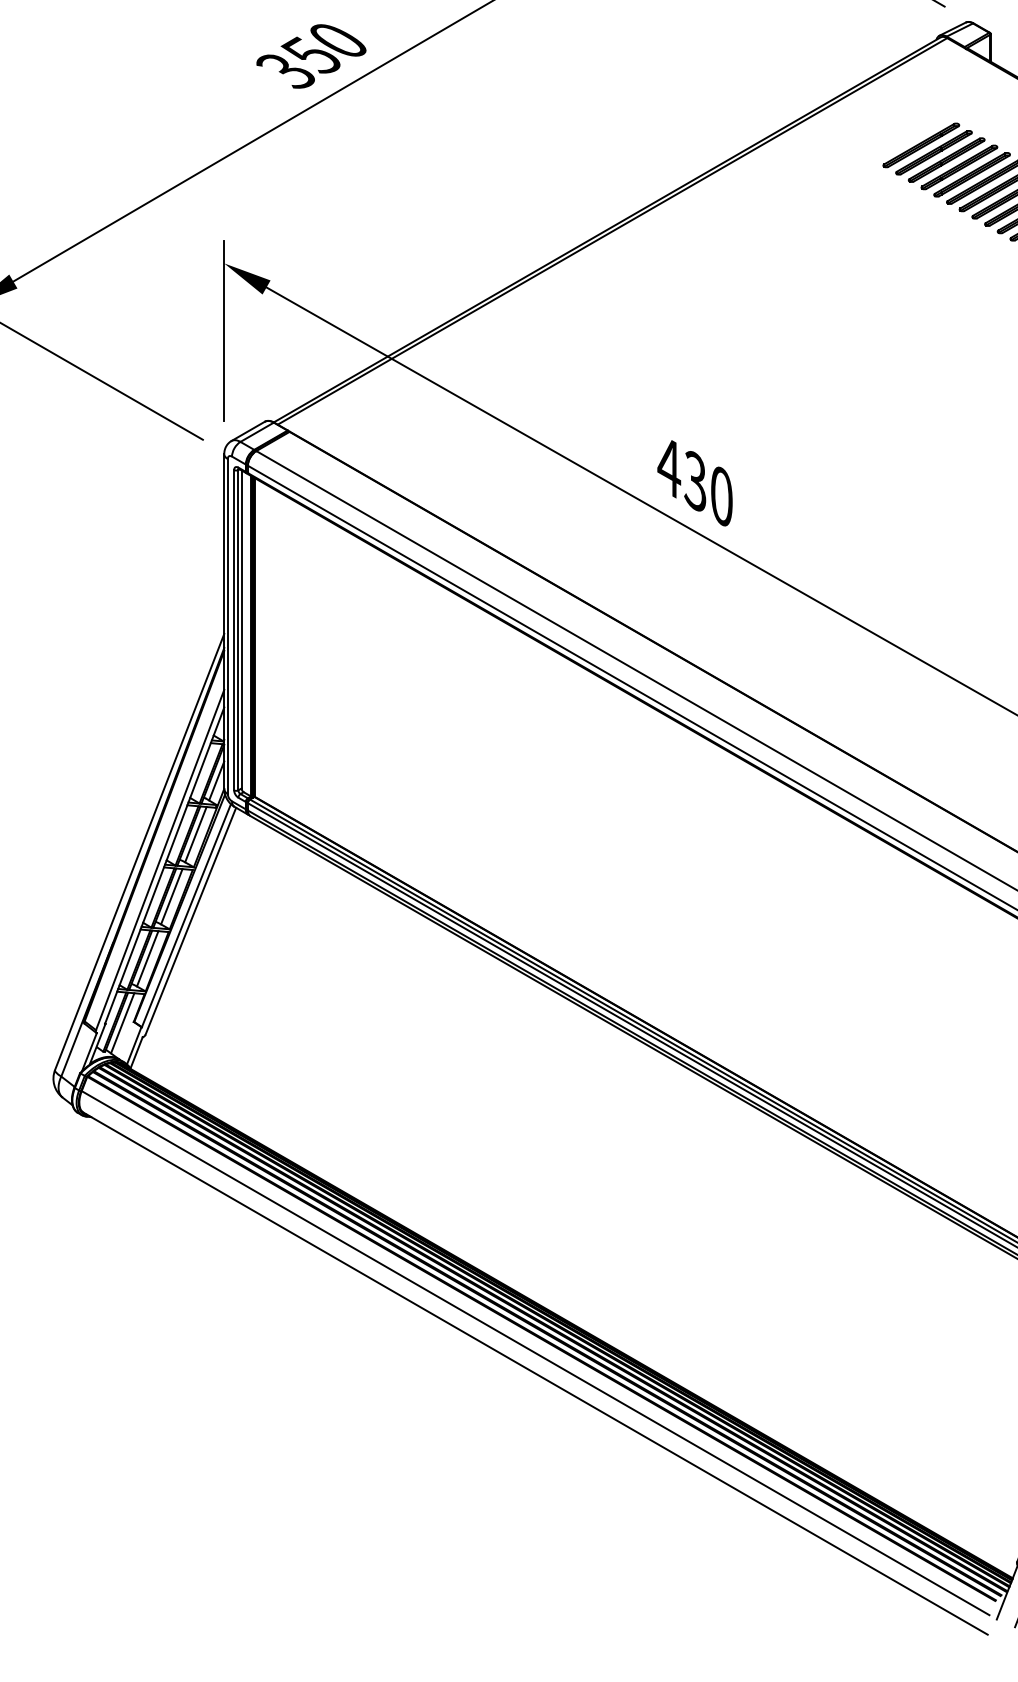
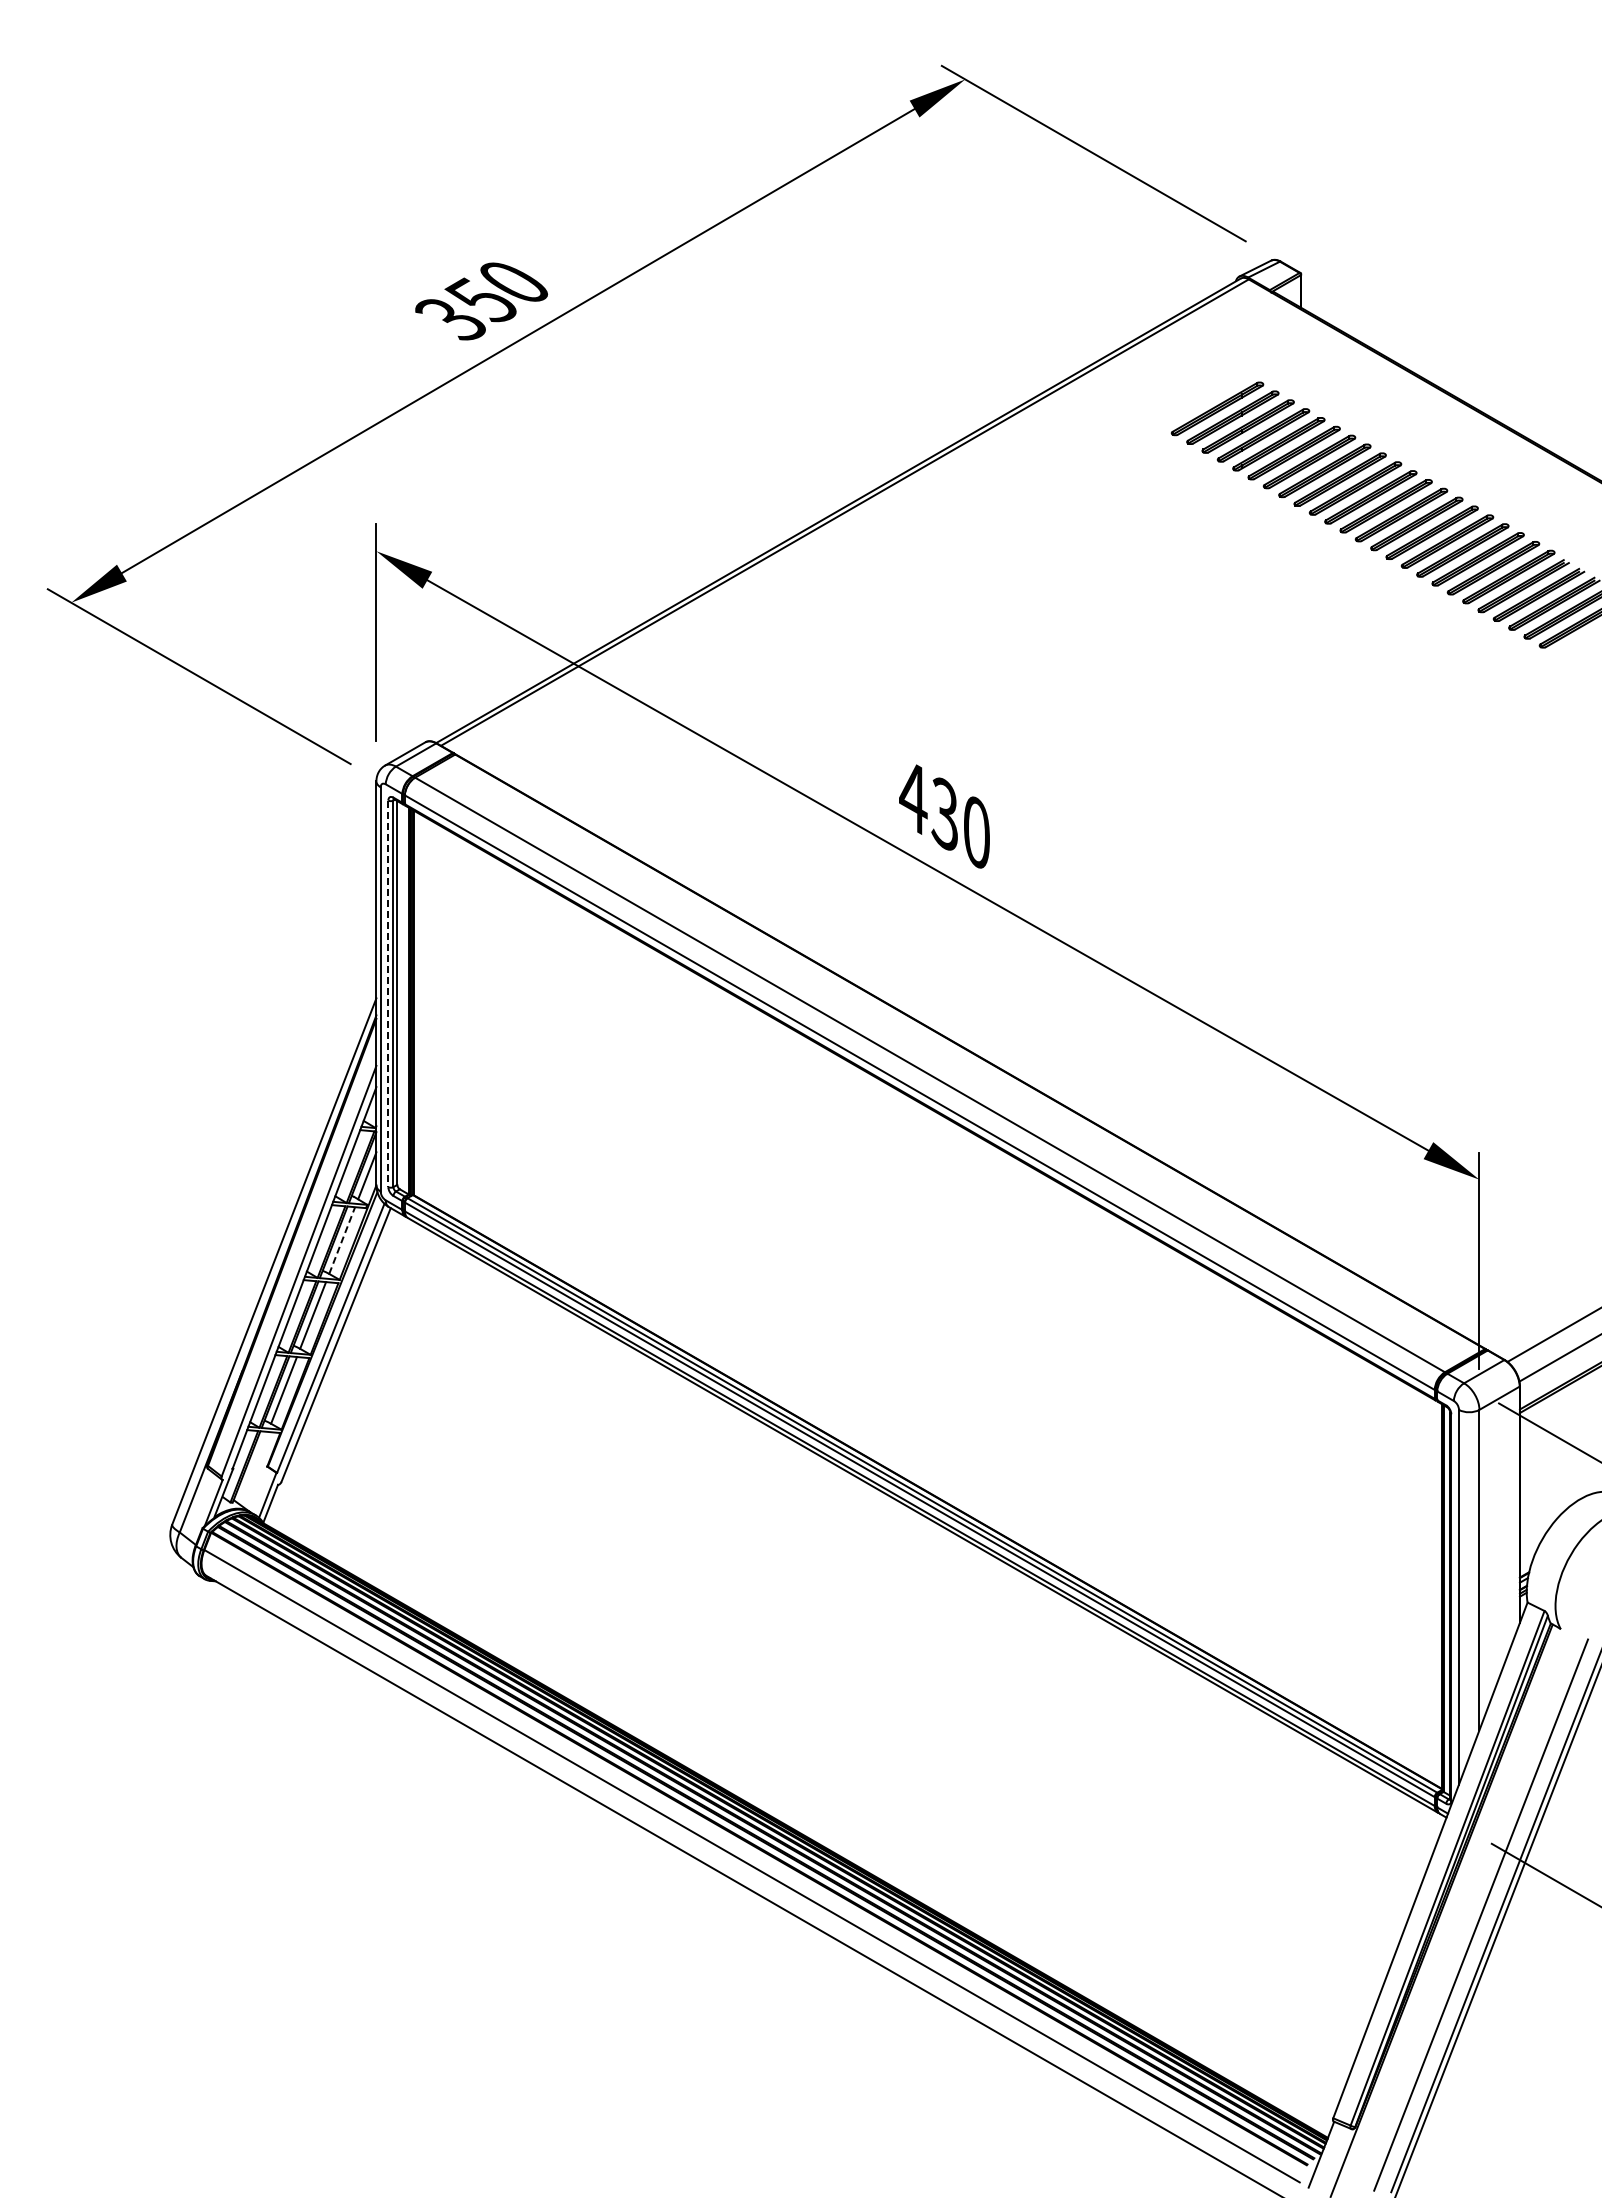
line: (234, 630) -> (388, 994), solid -> dashed
line: (196, 834) -> (342, 1240), solid -> dashed
line: (122, 1022) -> (253, 1467), removed

